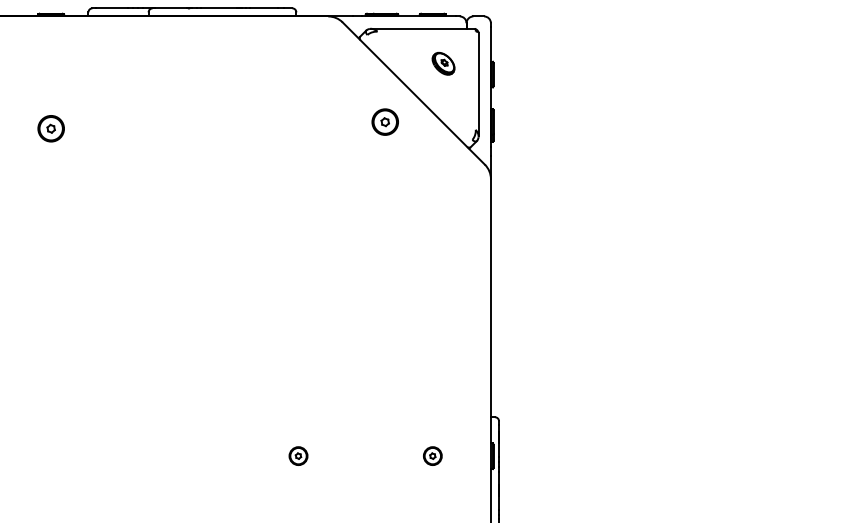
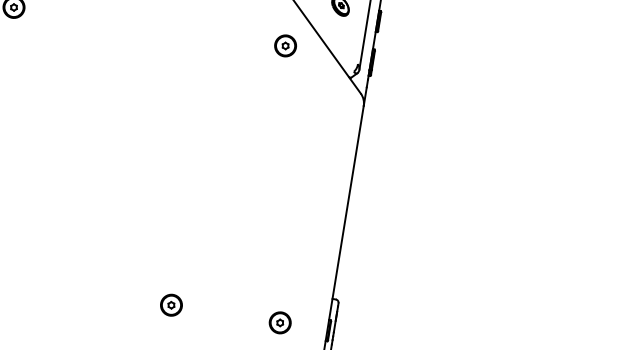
part: (298, 455) -> (171, 304), size x1.43
part: (432, 455) -> (280, 322), size x1.43

